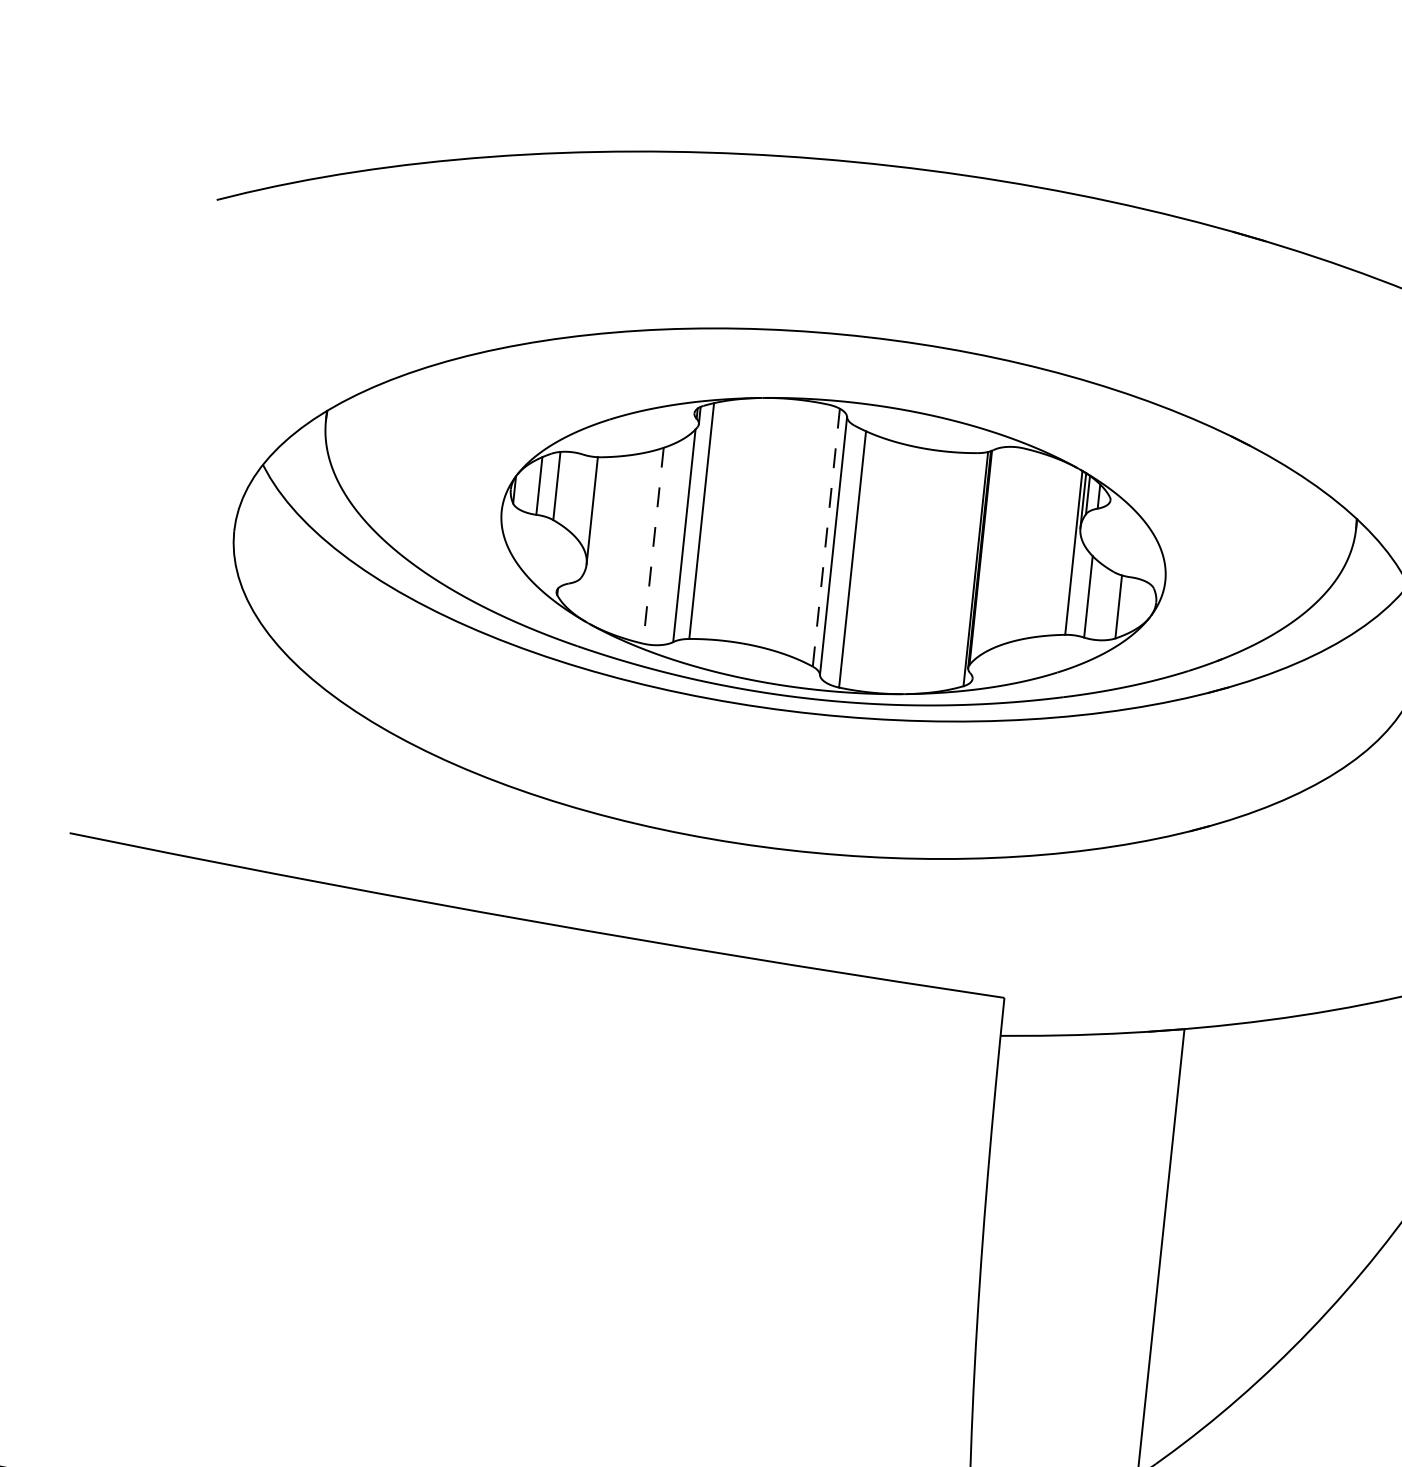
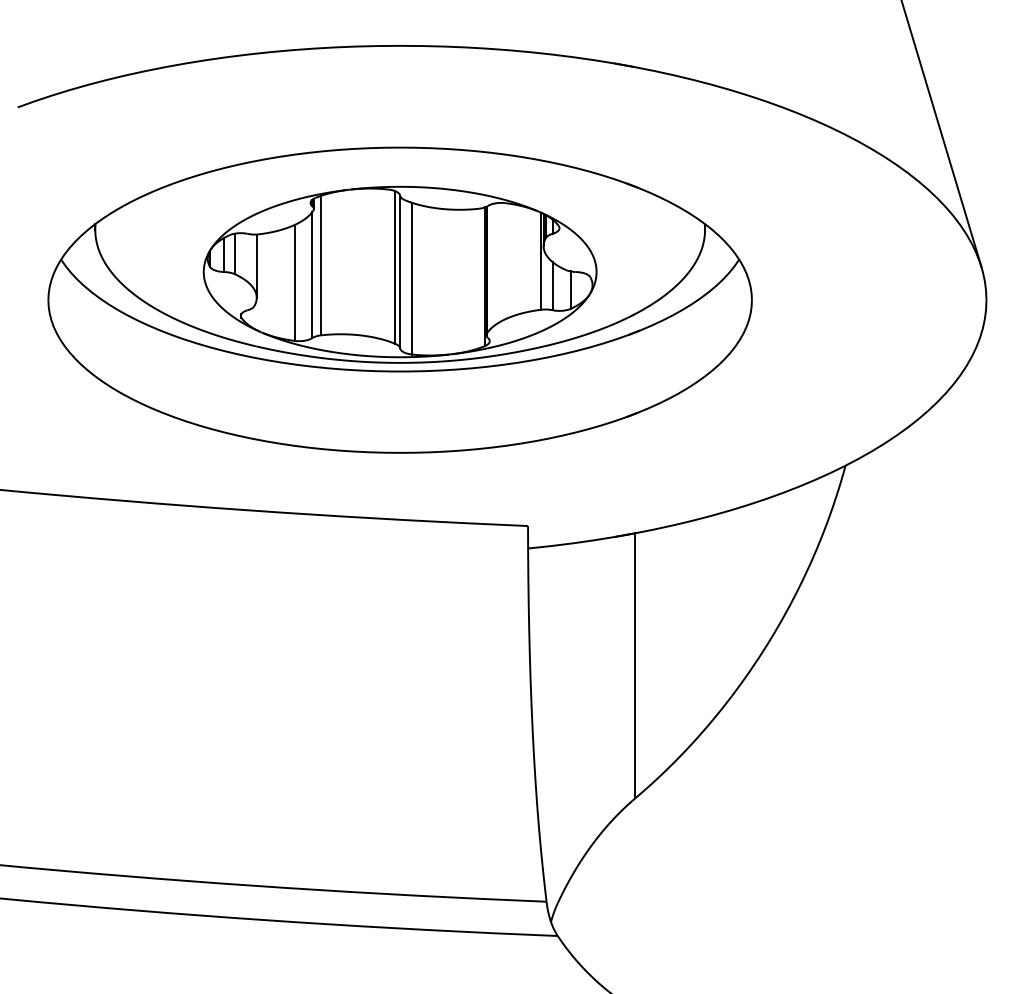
line: (826, 539) -> (395, 268), dashed -> solid
line: (653, 544) -> (294, 282), dashed -> solid

